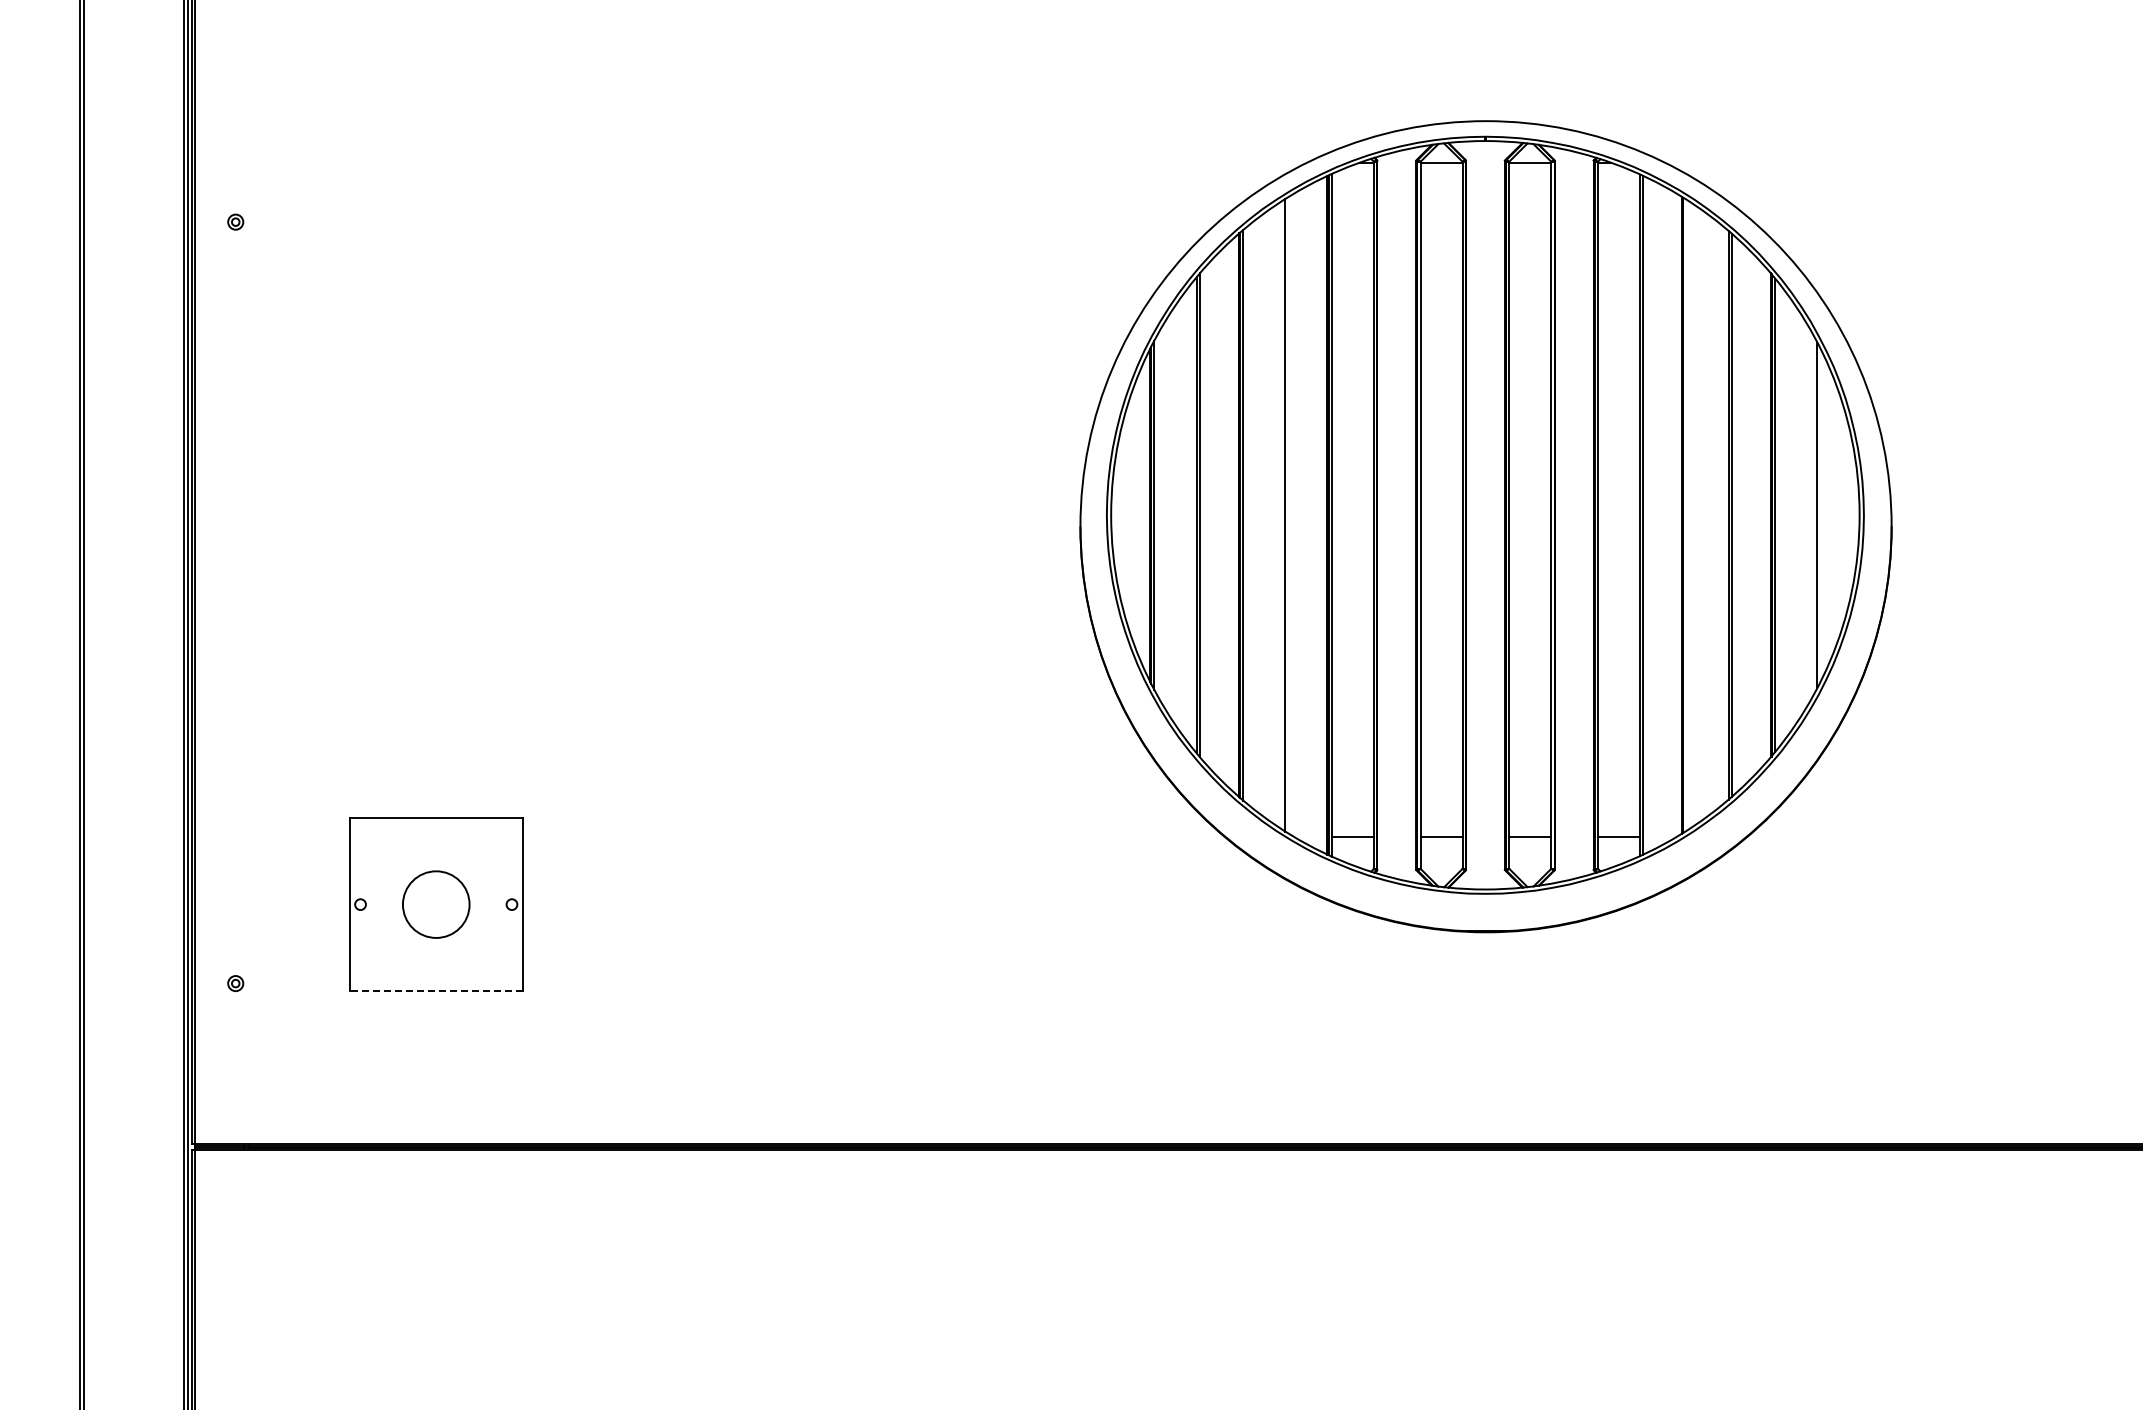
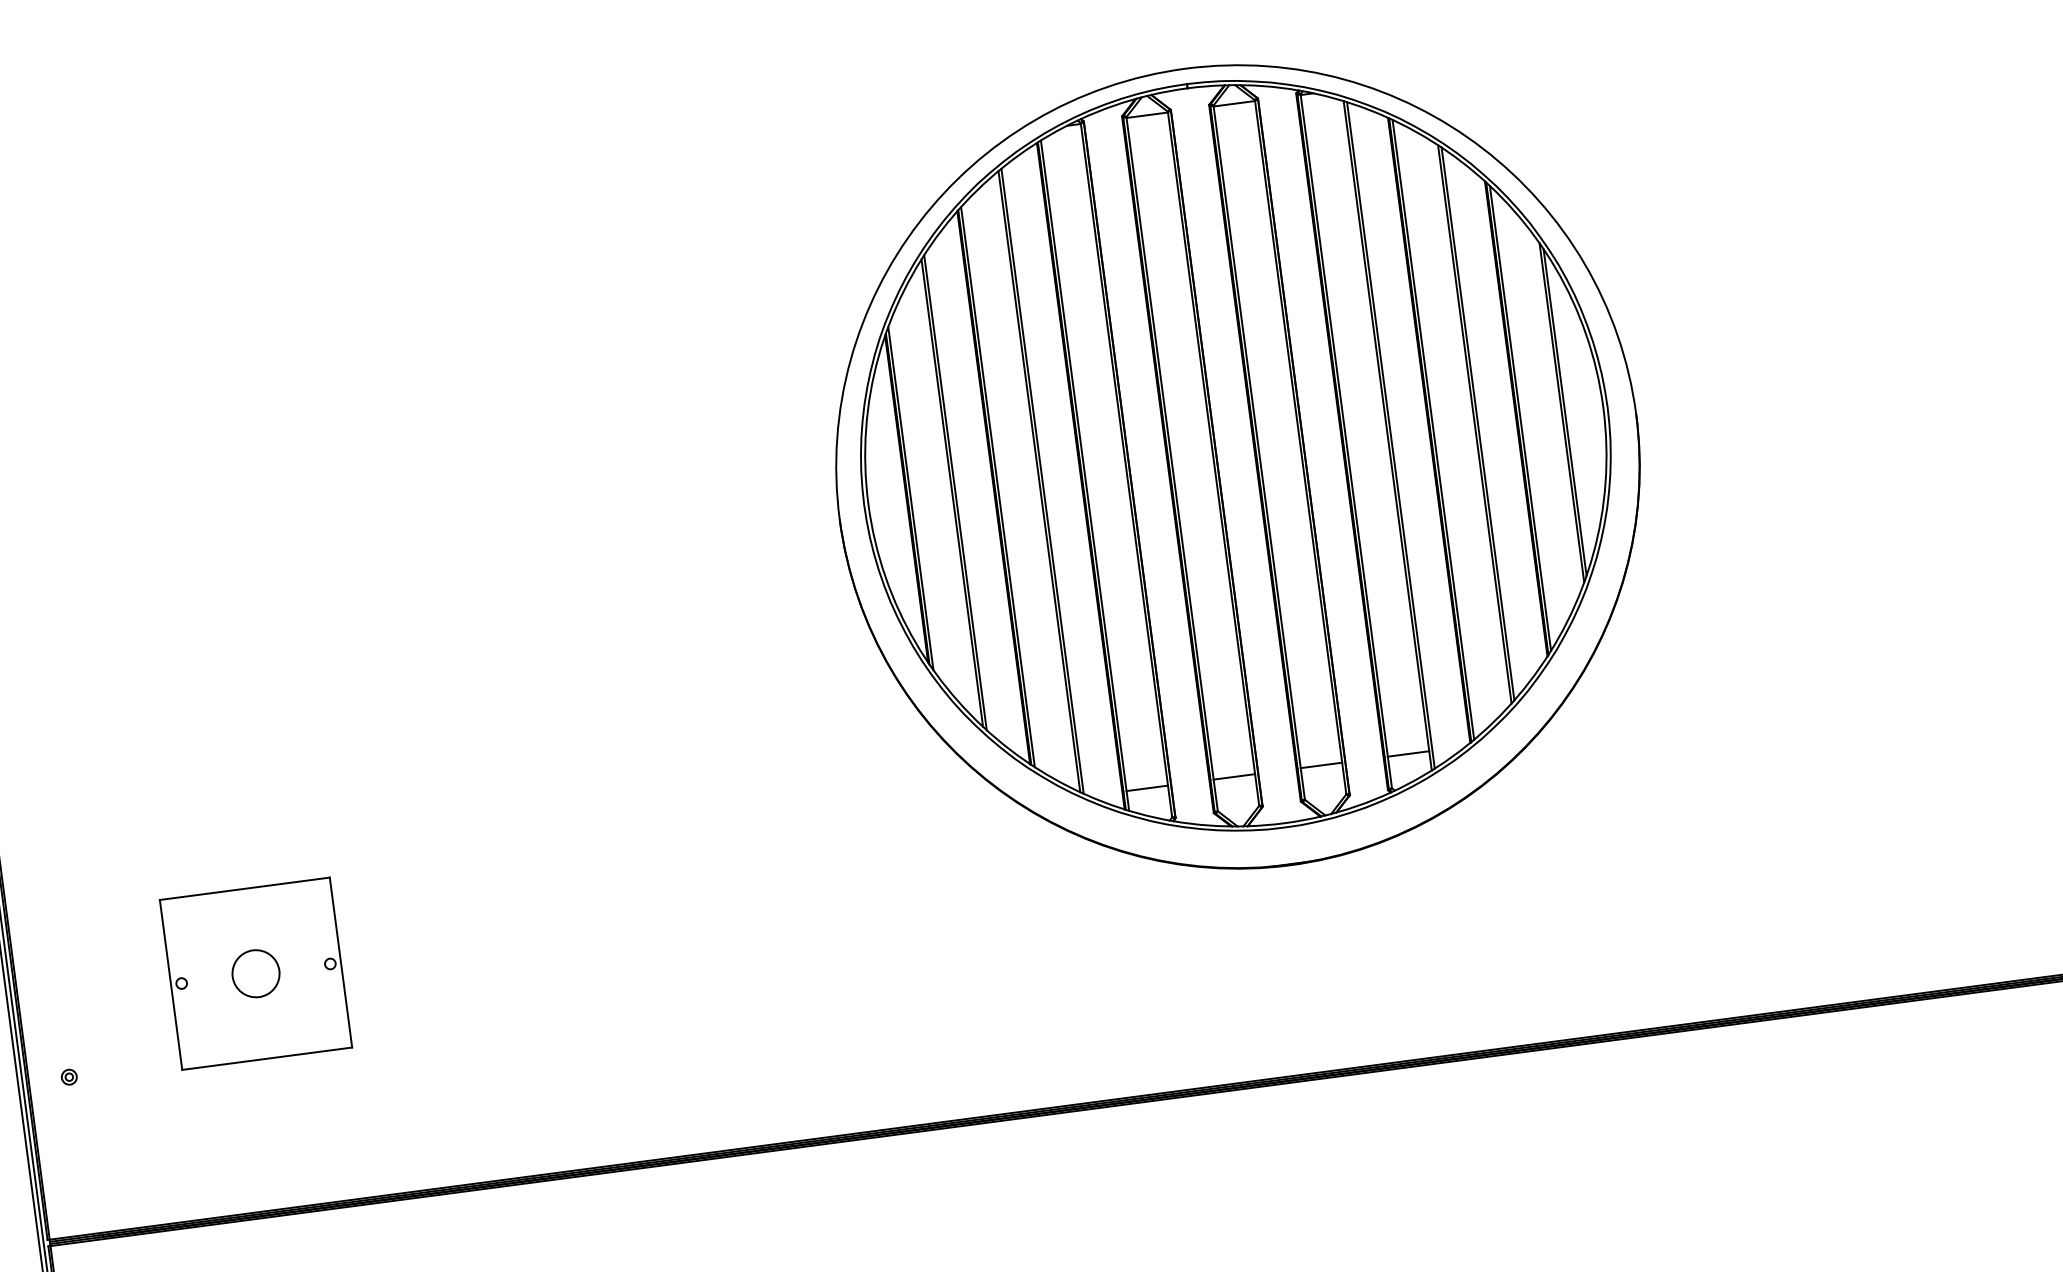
line: (1686, 514) -> (1433, 429), added
line: (1288, 515) -> (1042, 481), added
line: (1820, 515) -> (1564, 412), added
circle: (436, 904) -> (256, 973), size x0.71
line: (436, 991) -> (267, 1059), dashed -> solid

